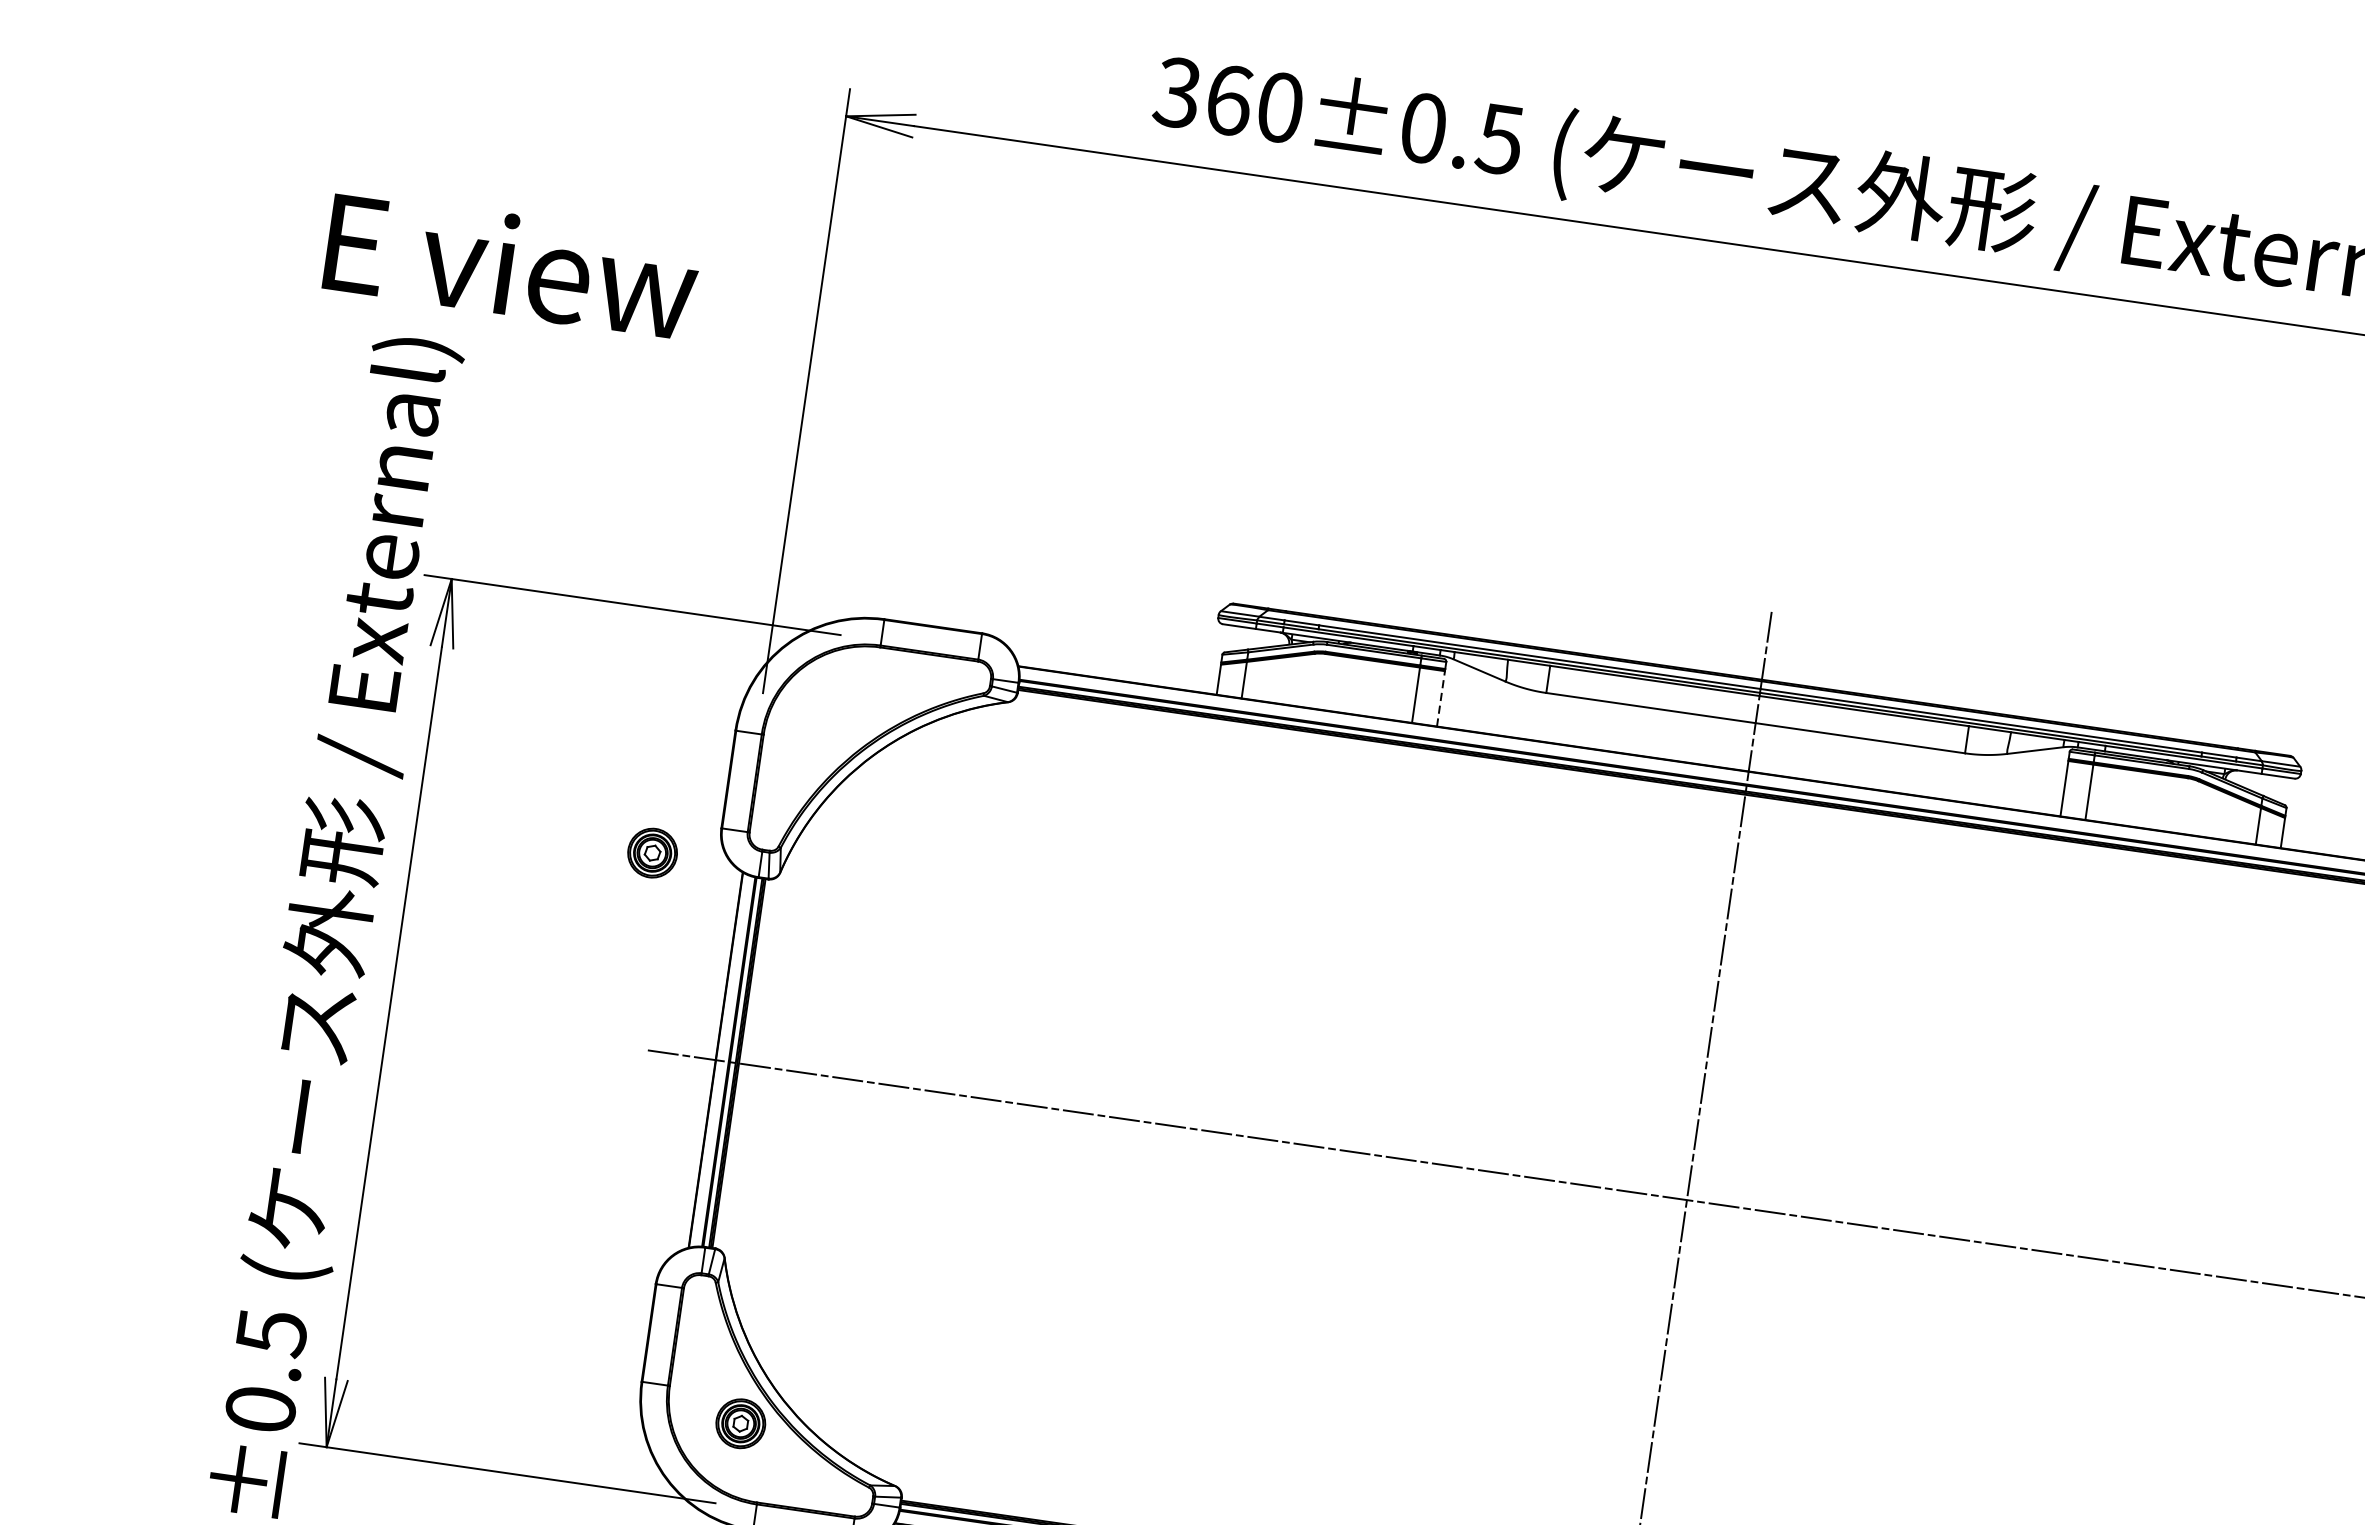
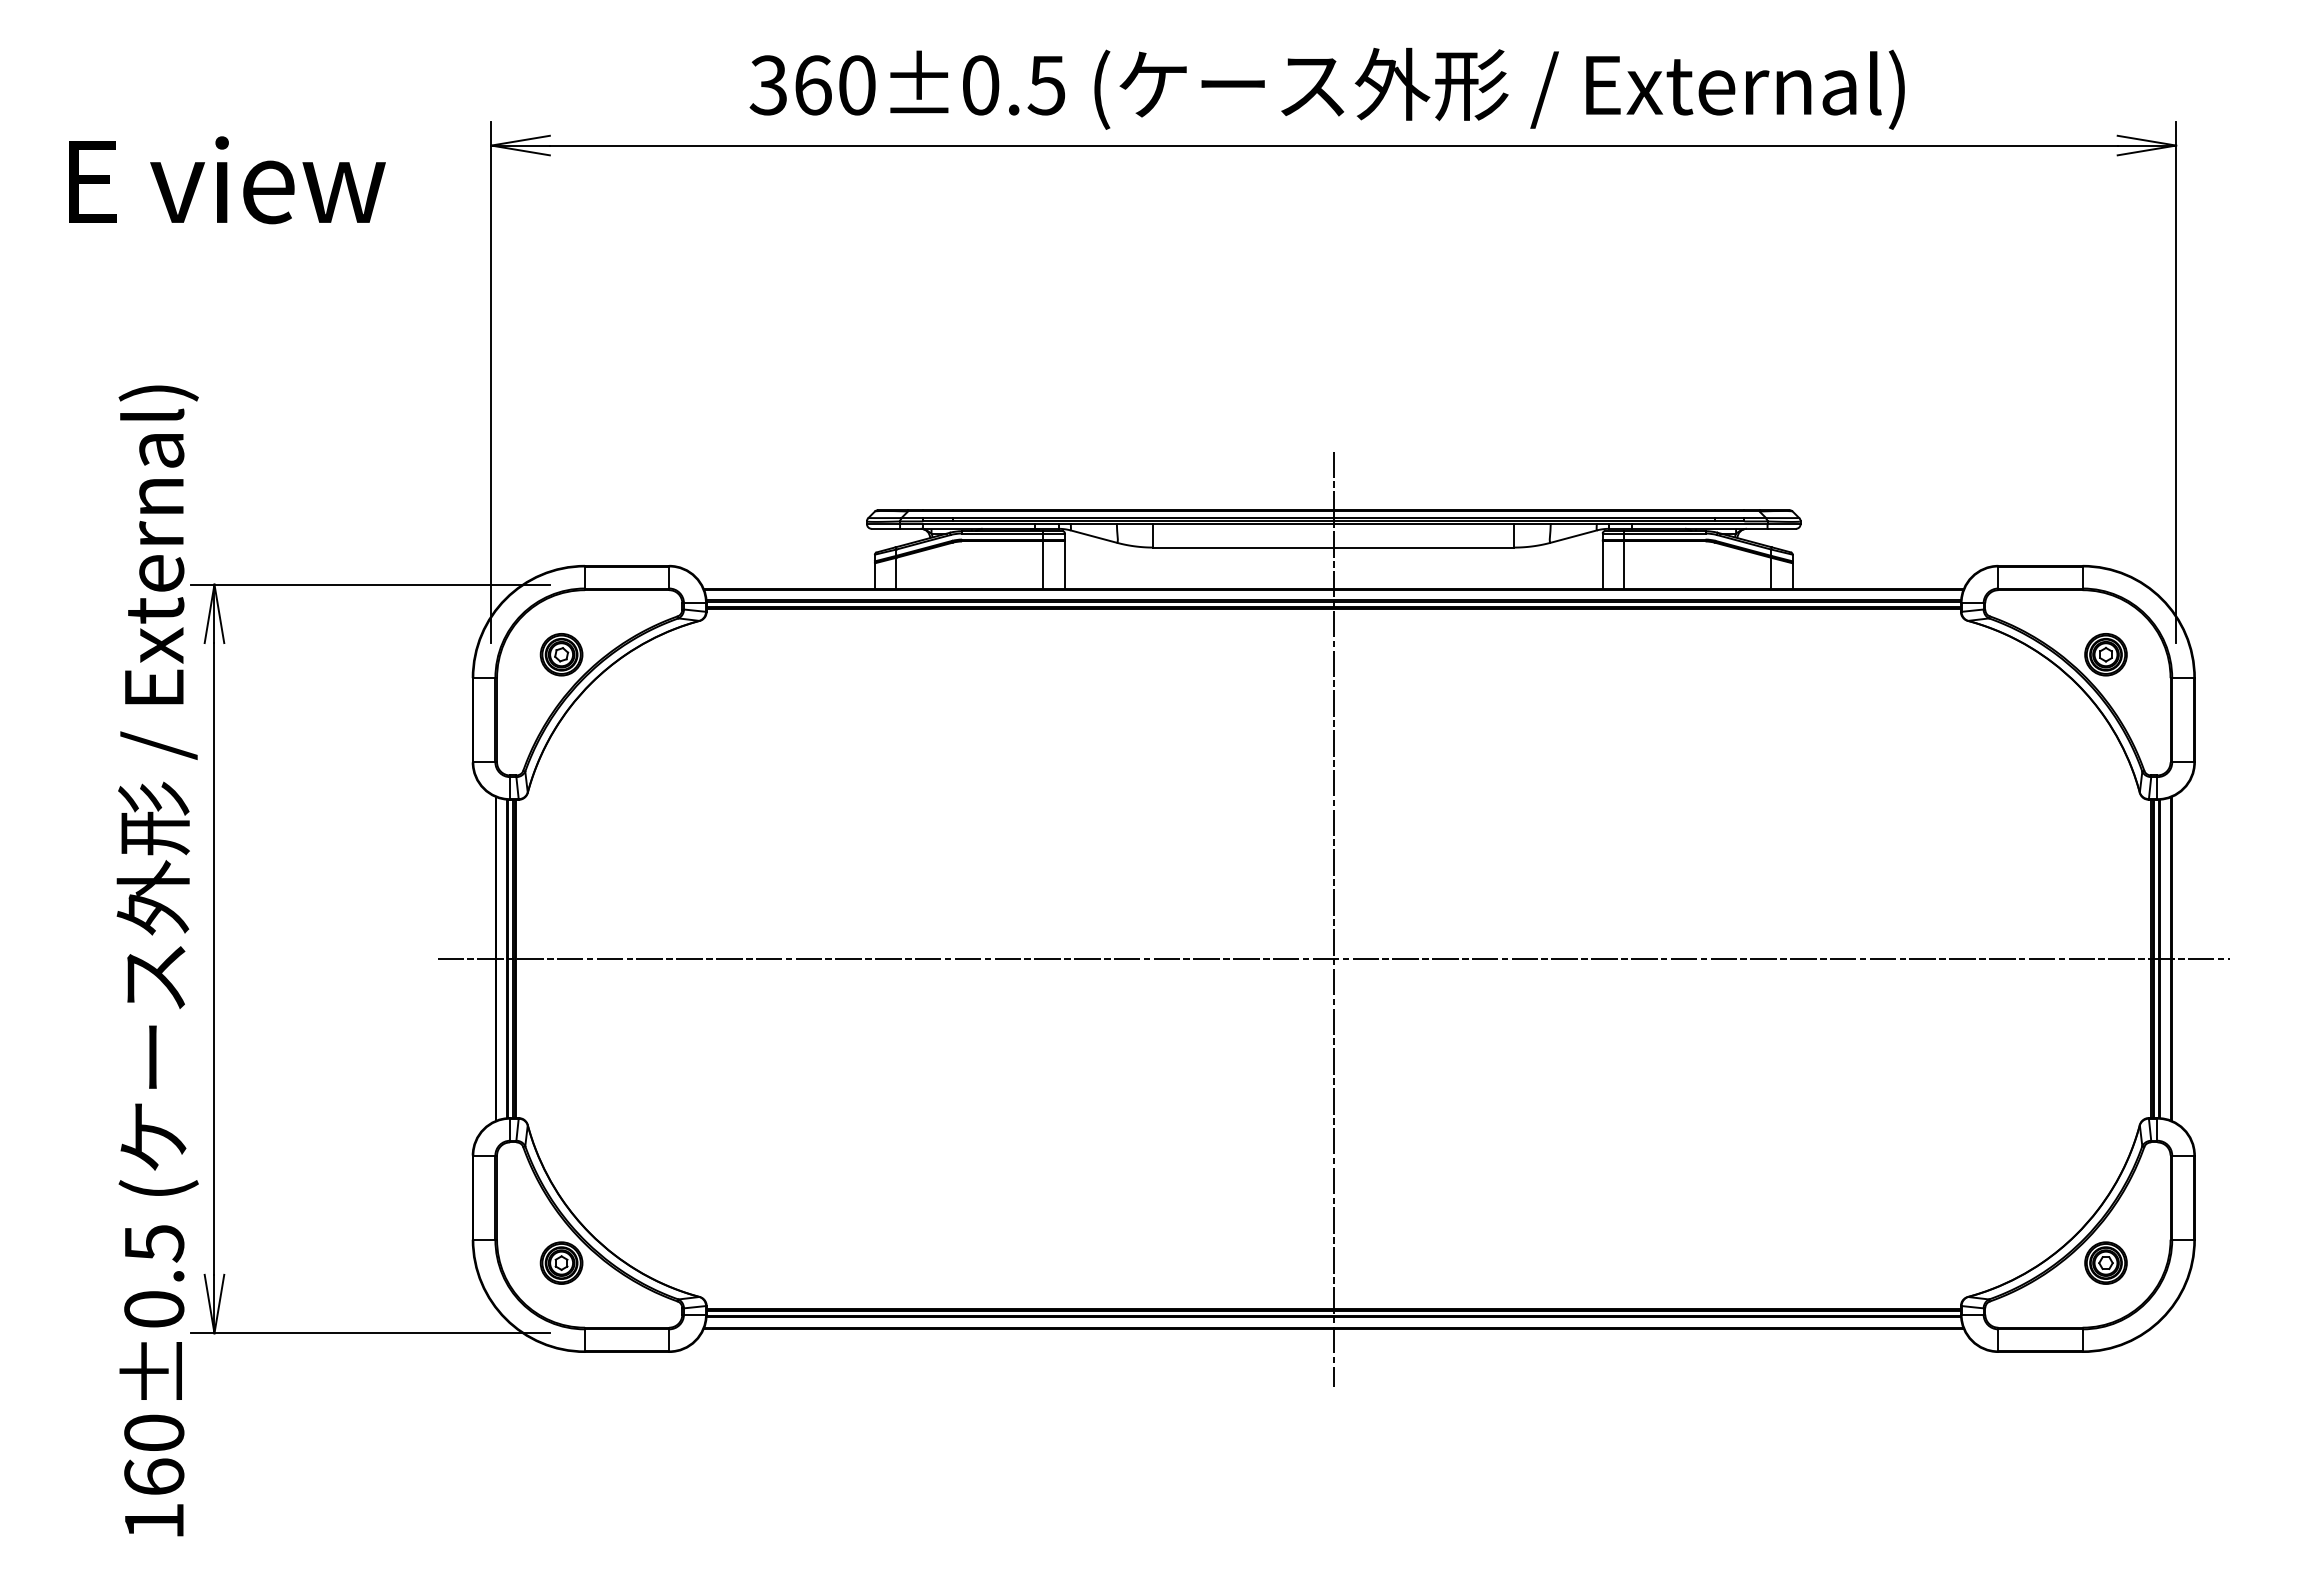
text: (512, 265) -> (227, 180), moved
line: (1440, 698) -> (1064, 565), dashed -> solid
part: (652, 852) -> (561, 654), moved

